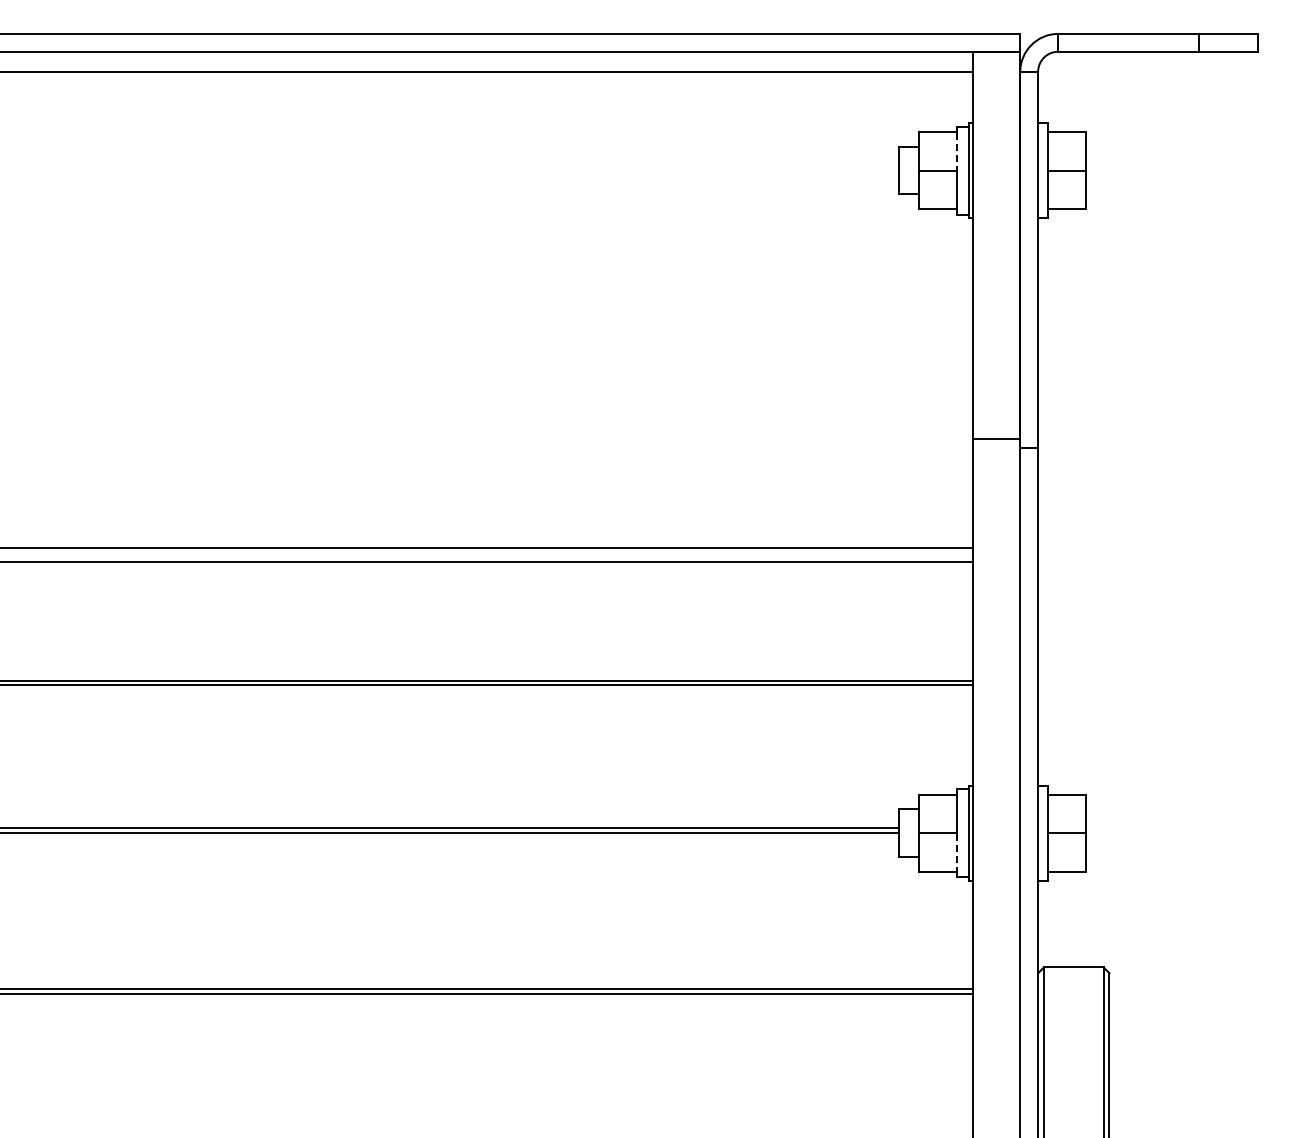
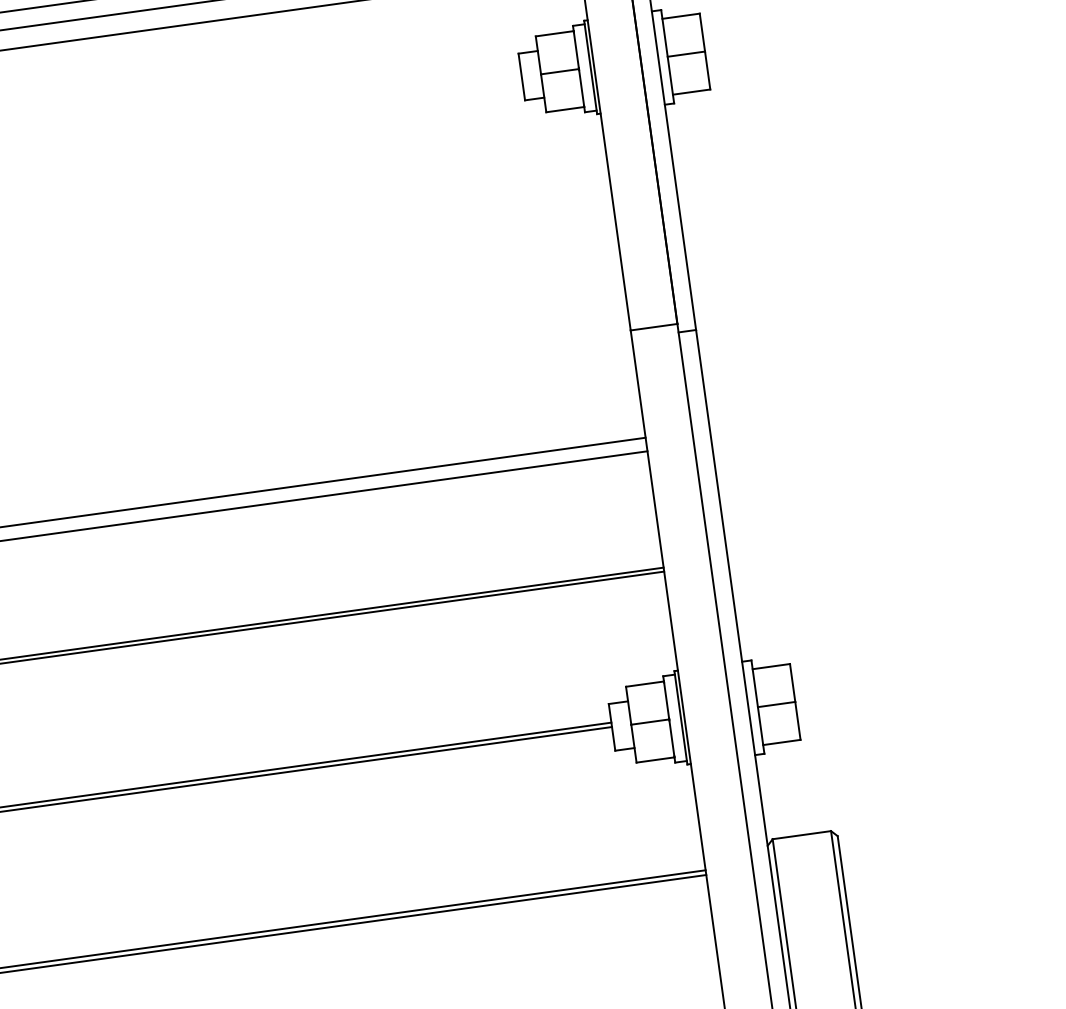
line: (957, 151) -> (576, 50), dashed -> solid
line: (957, 853) -> (672, 739), dashed -> solid

